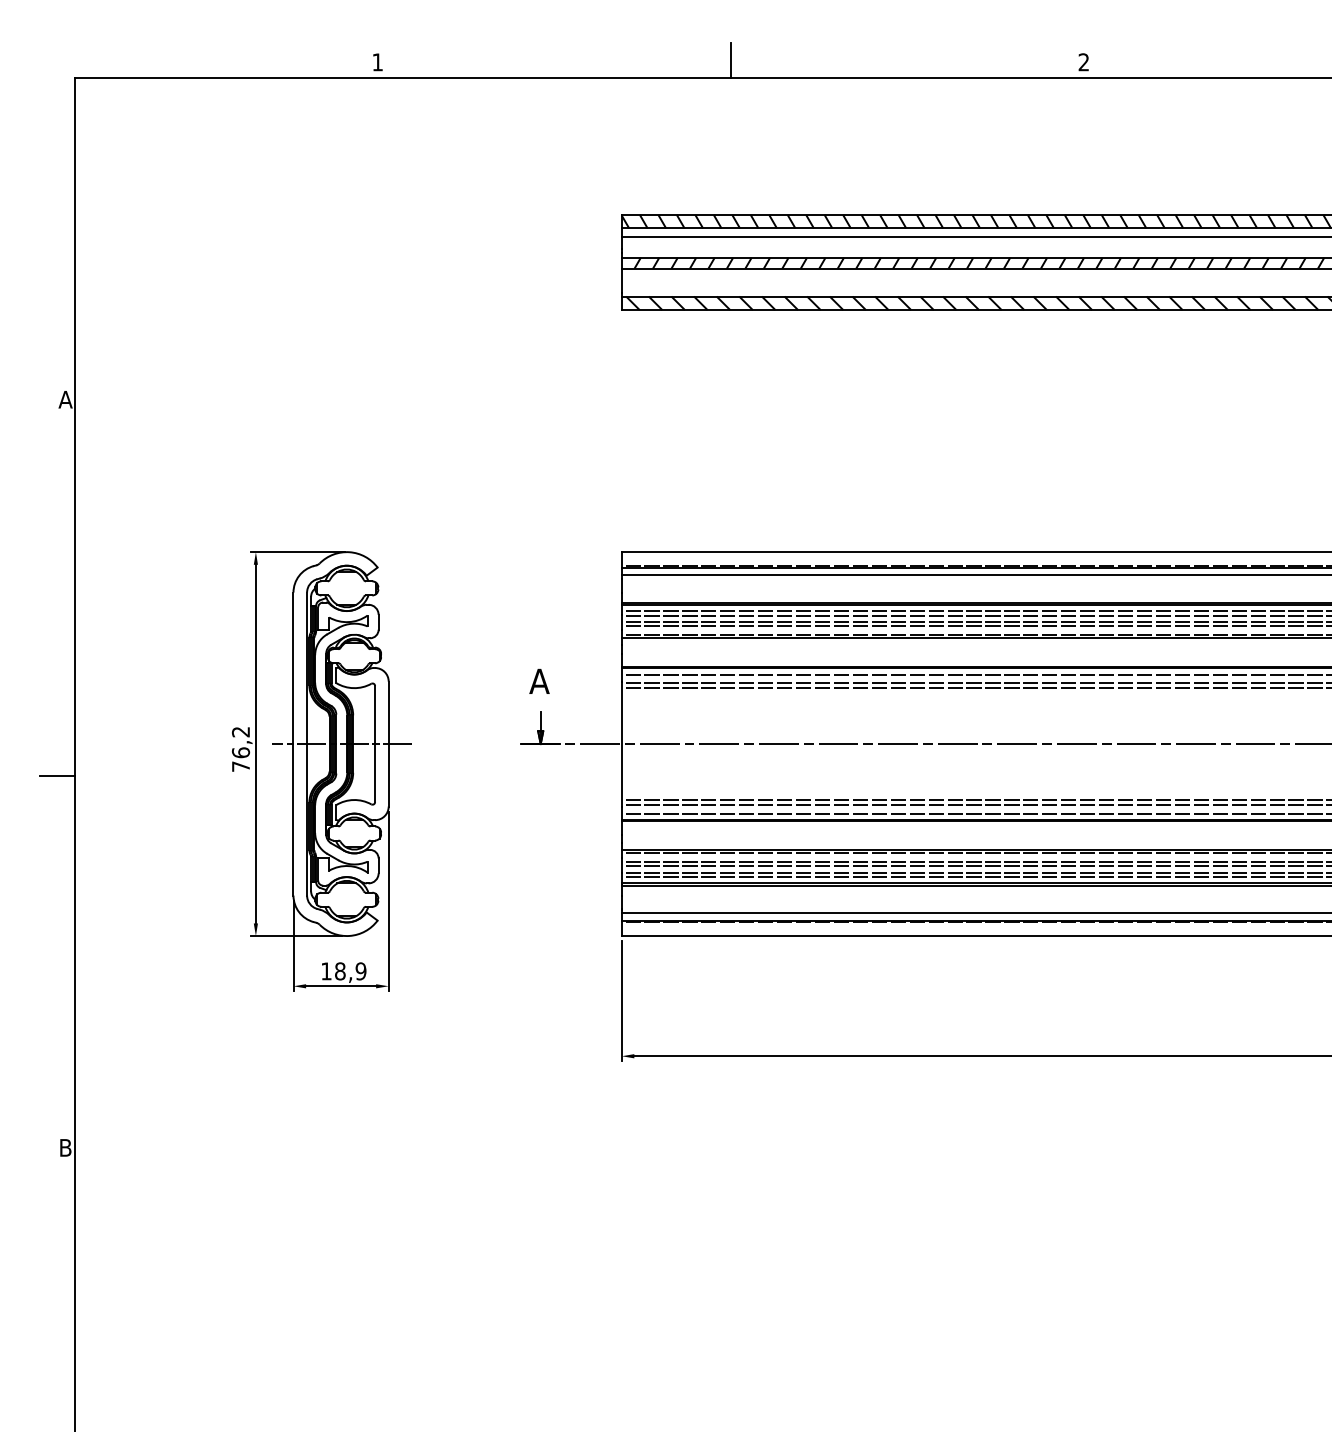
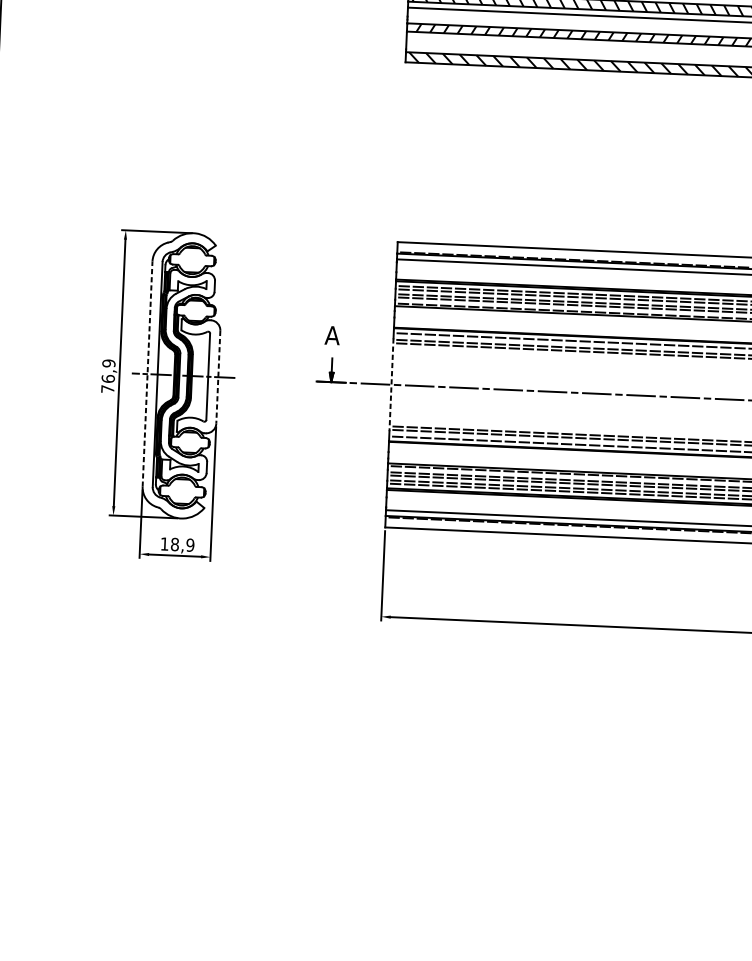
text: (241, 731) -> (109, 363), 76,2 -> 76,9
line: (293, 743) -> (147, 373), solid -> dashed
line: (388, 744) -> (218, 377), solid -> dashed
line: (621, 744) -> (391, 385), solid -> dashed

